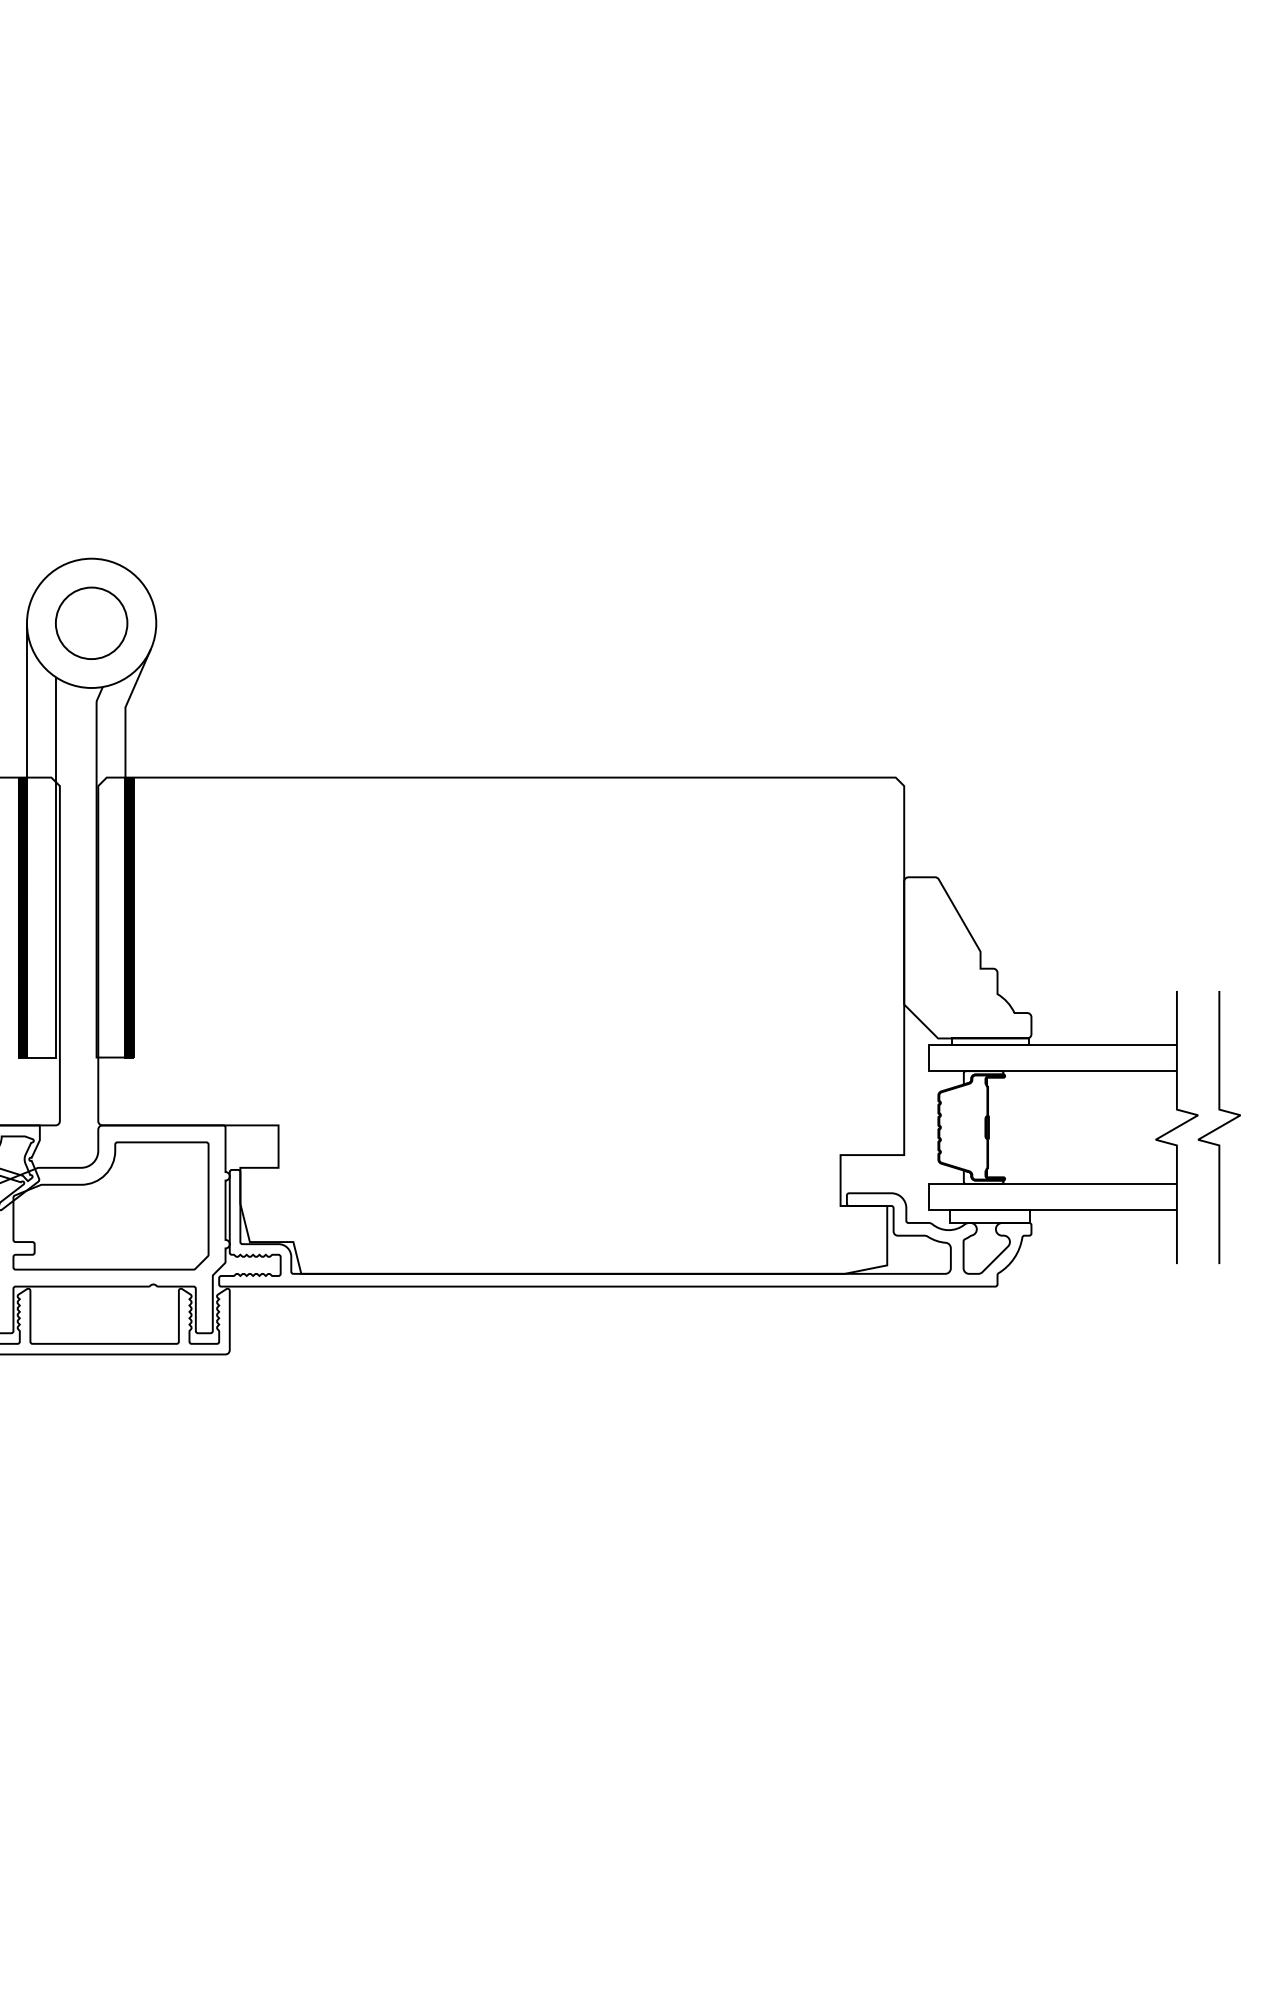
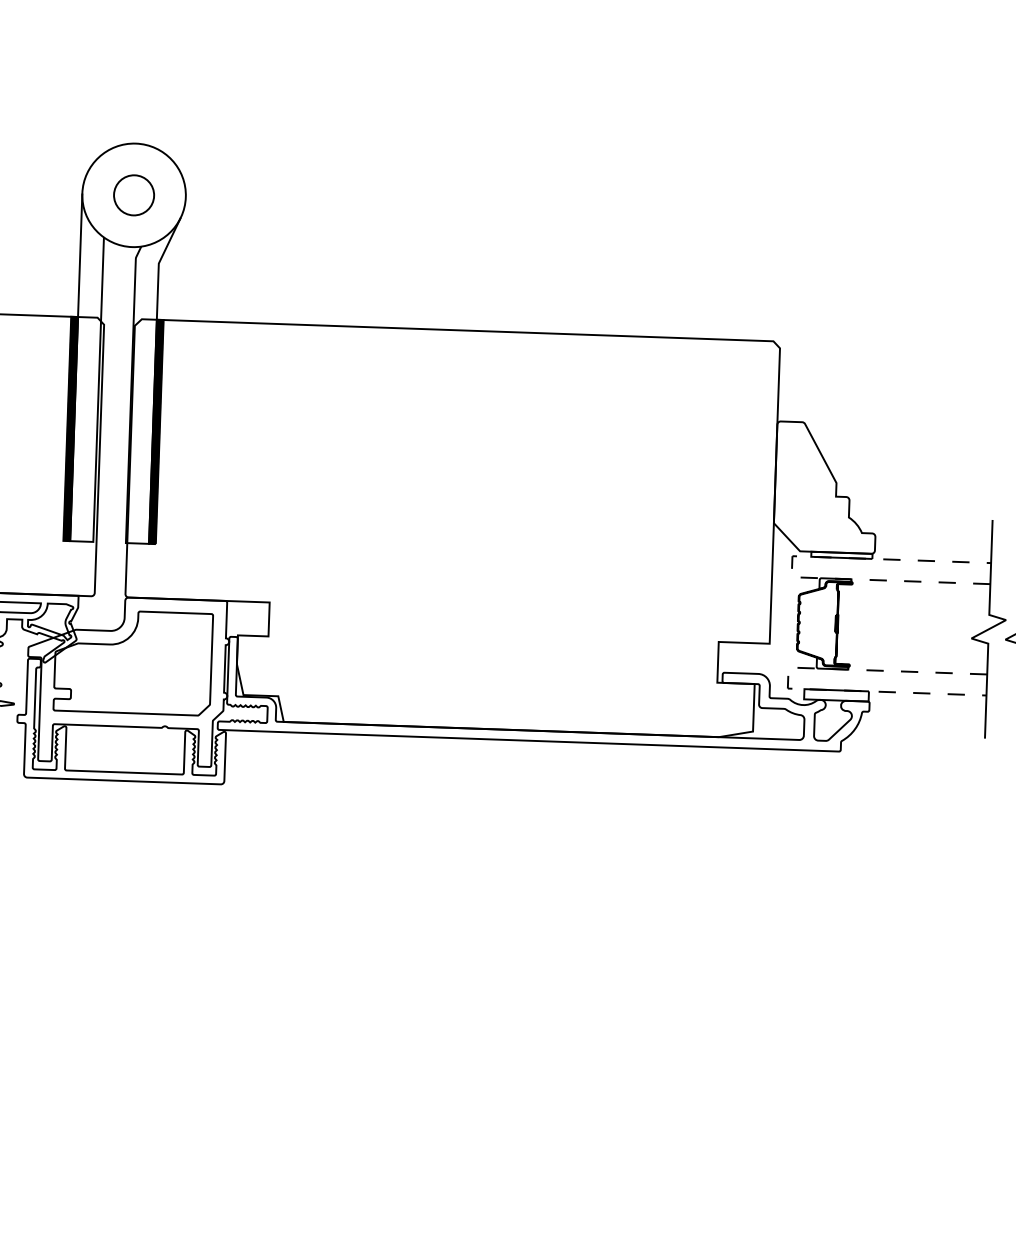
circle: (91, 623) -> (133, 195), size x0.7
line: (928, 1057) -> (791, 566), solid -> dashed
line: (928, 1197) -> (787, 678), solid -> dashed

